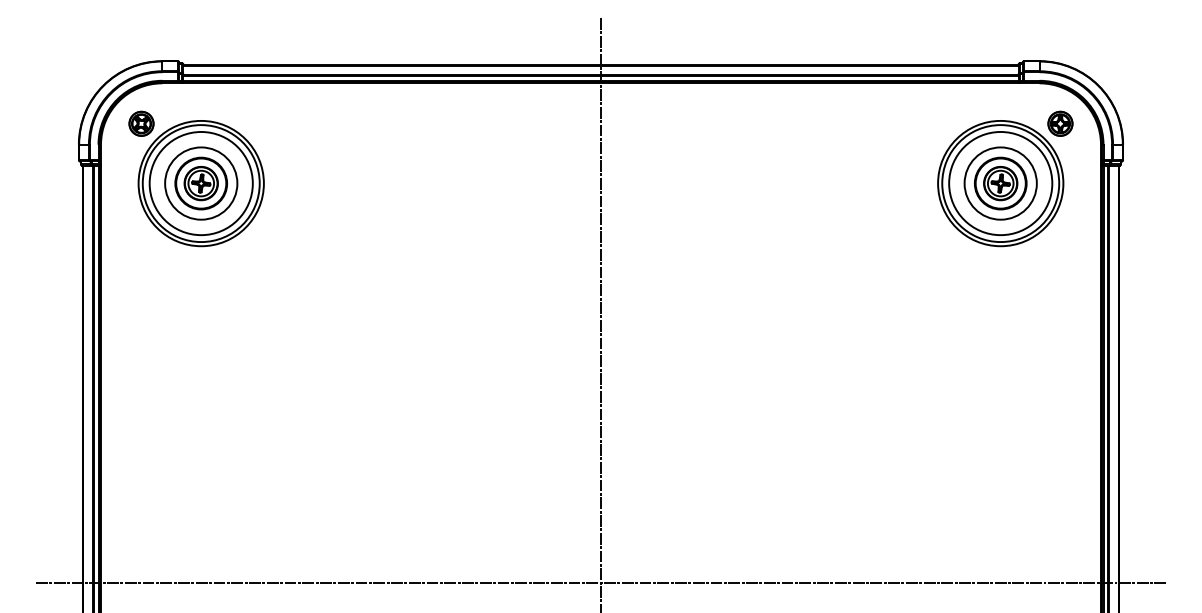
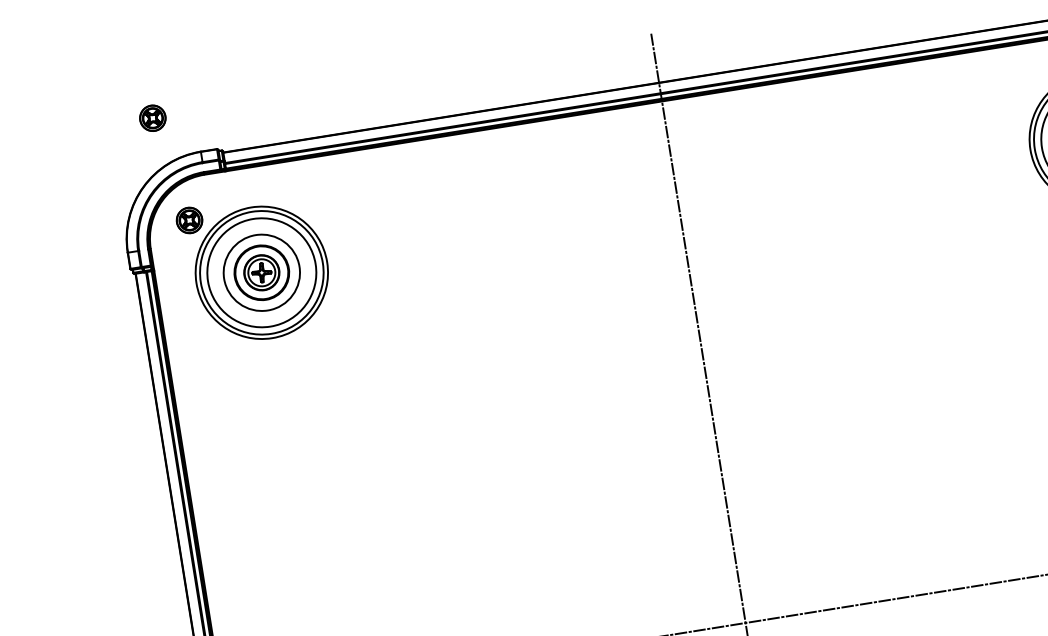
part: (122, 22) -> (152, 117), added

